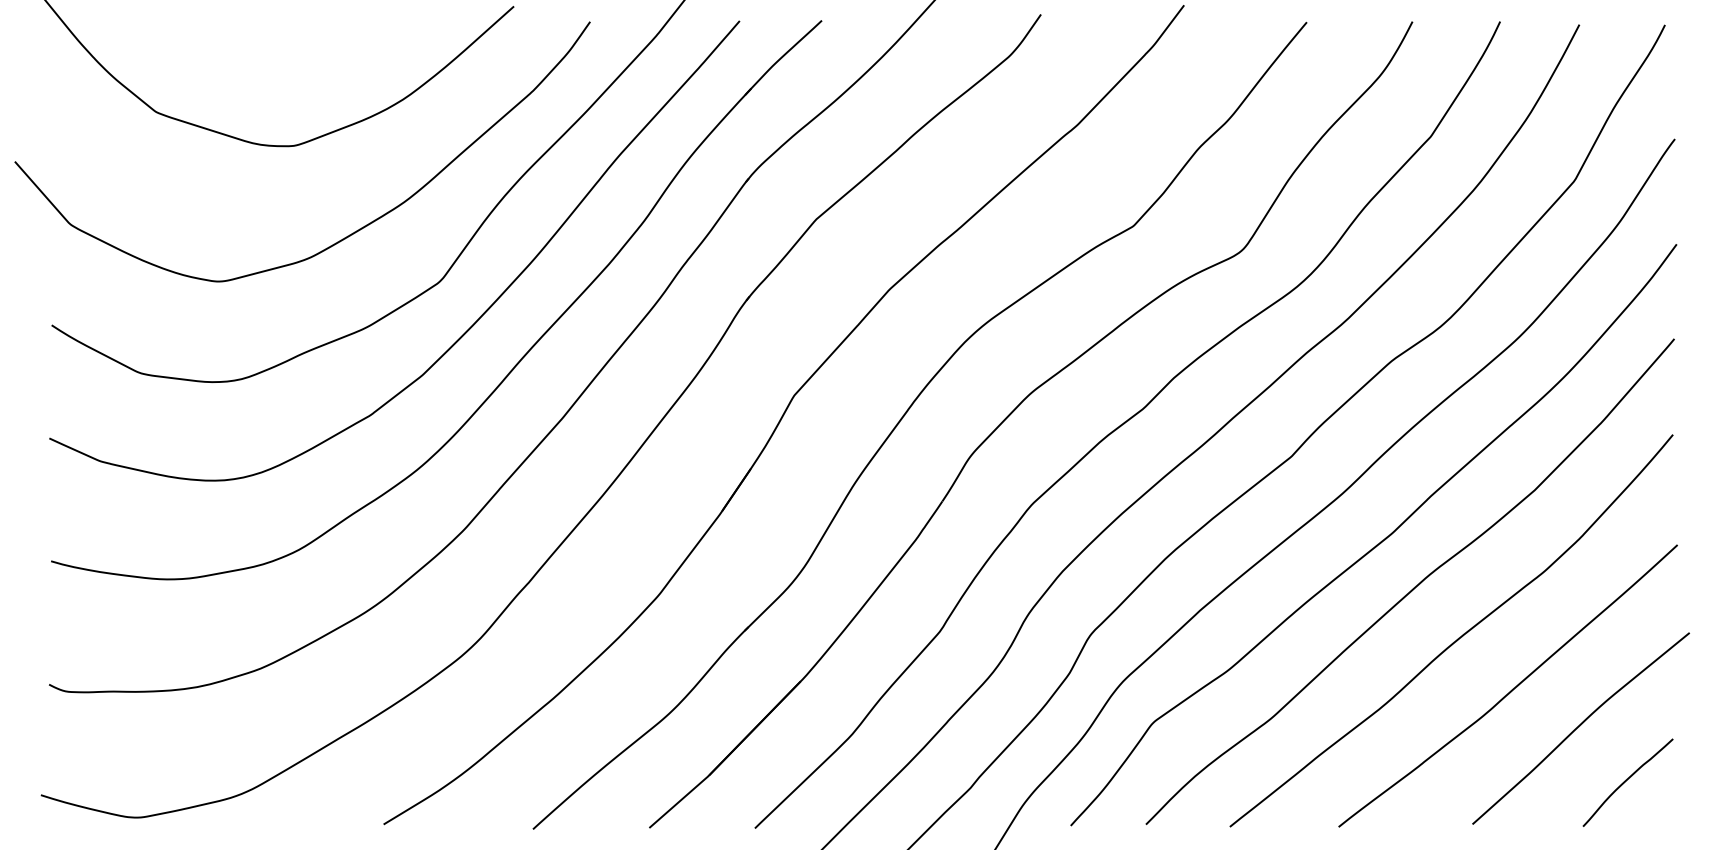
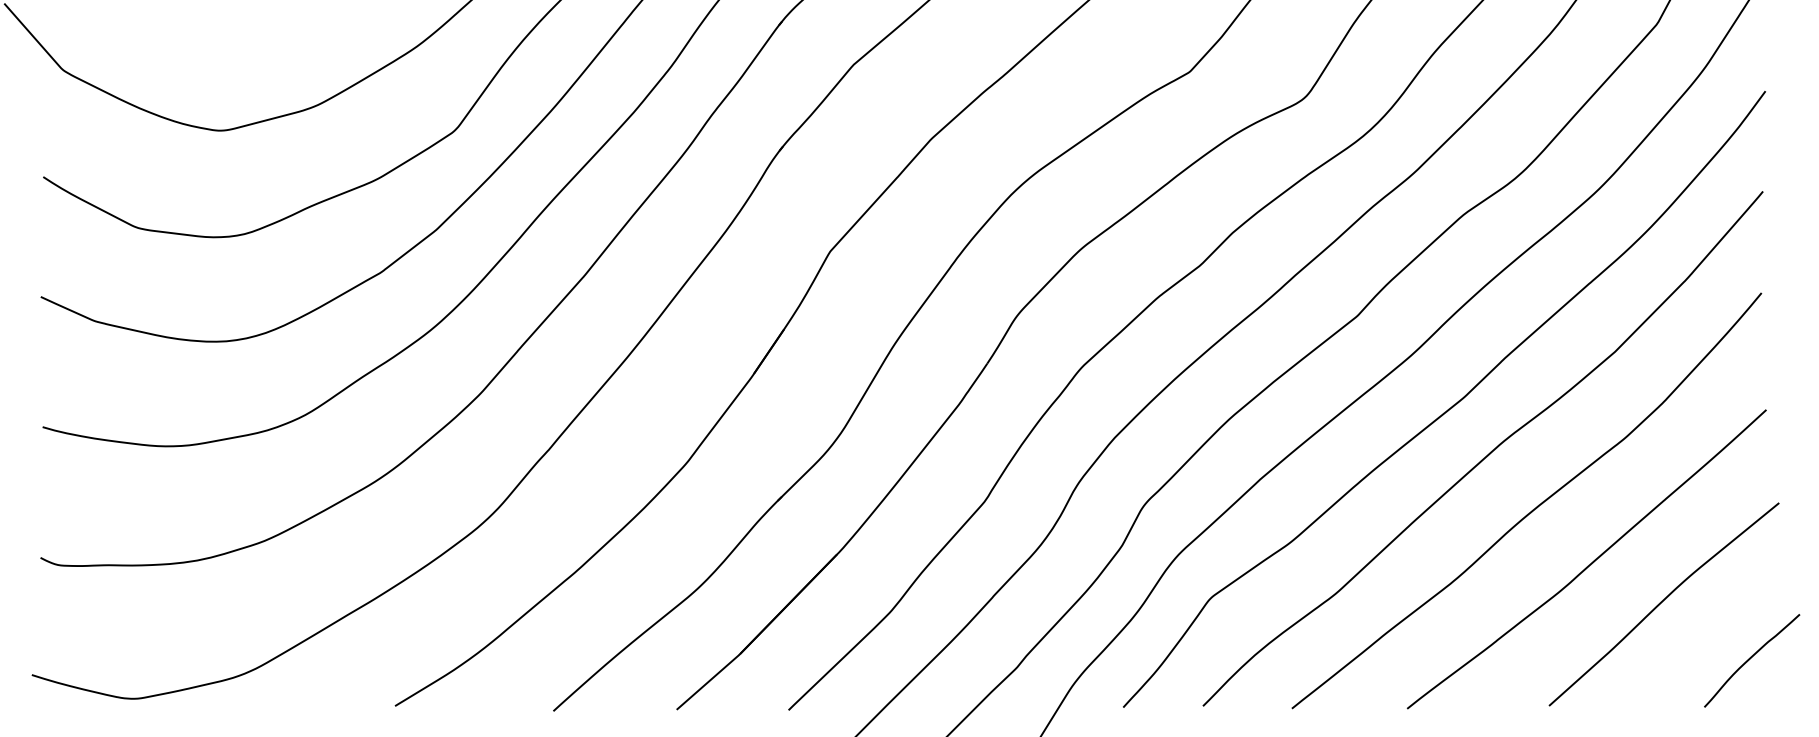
curve: (1626, 781) -> (1750, 659), moved

